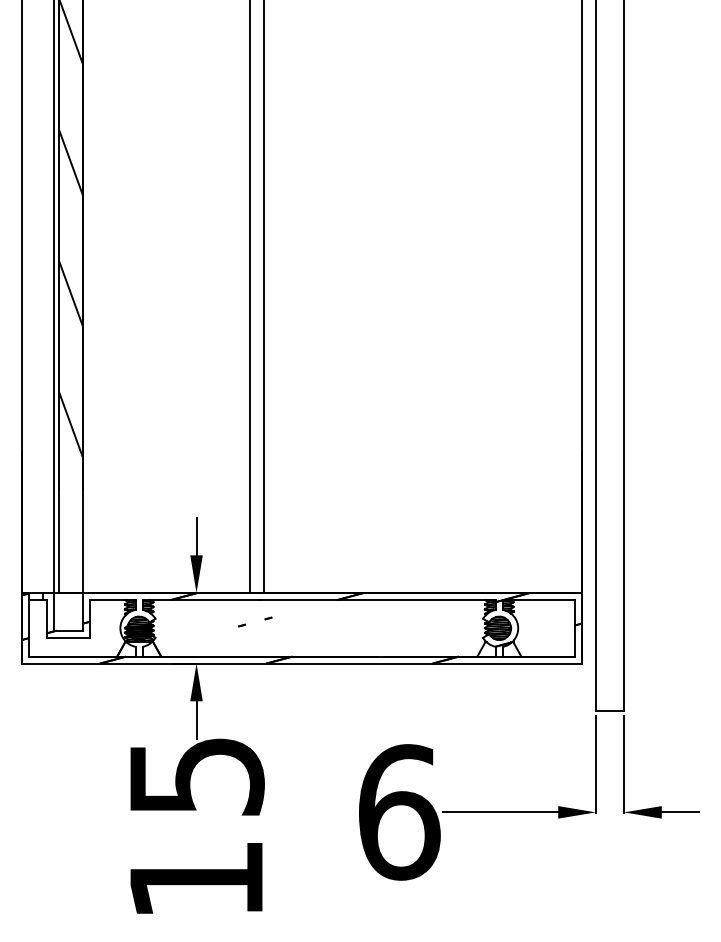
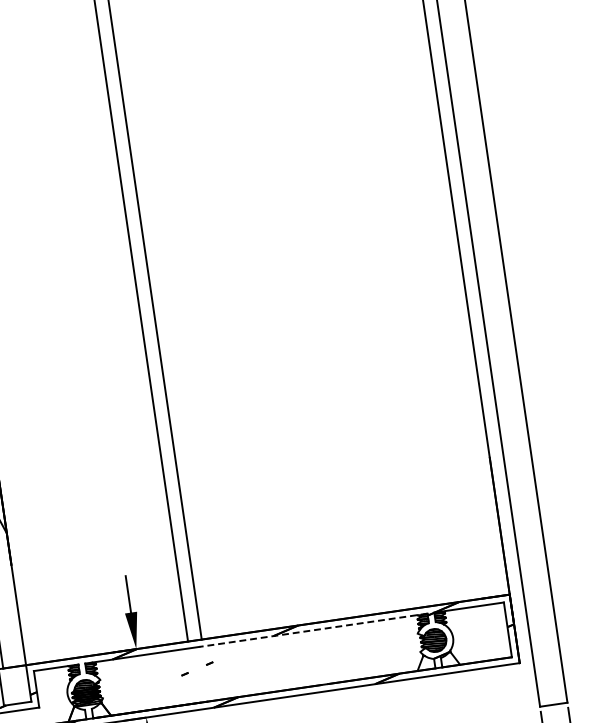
line: (378, 600) -> (313, 630), solid -> dashed

